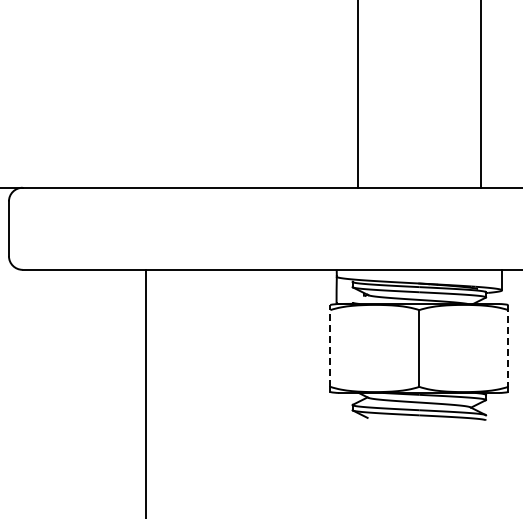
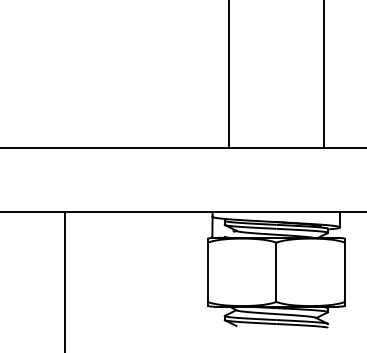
line: (330, 345) -> (207, 270), dashed -> solid
line: (508, 345) -> (345, 270), dashed -> solid

